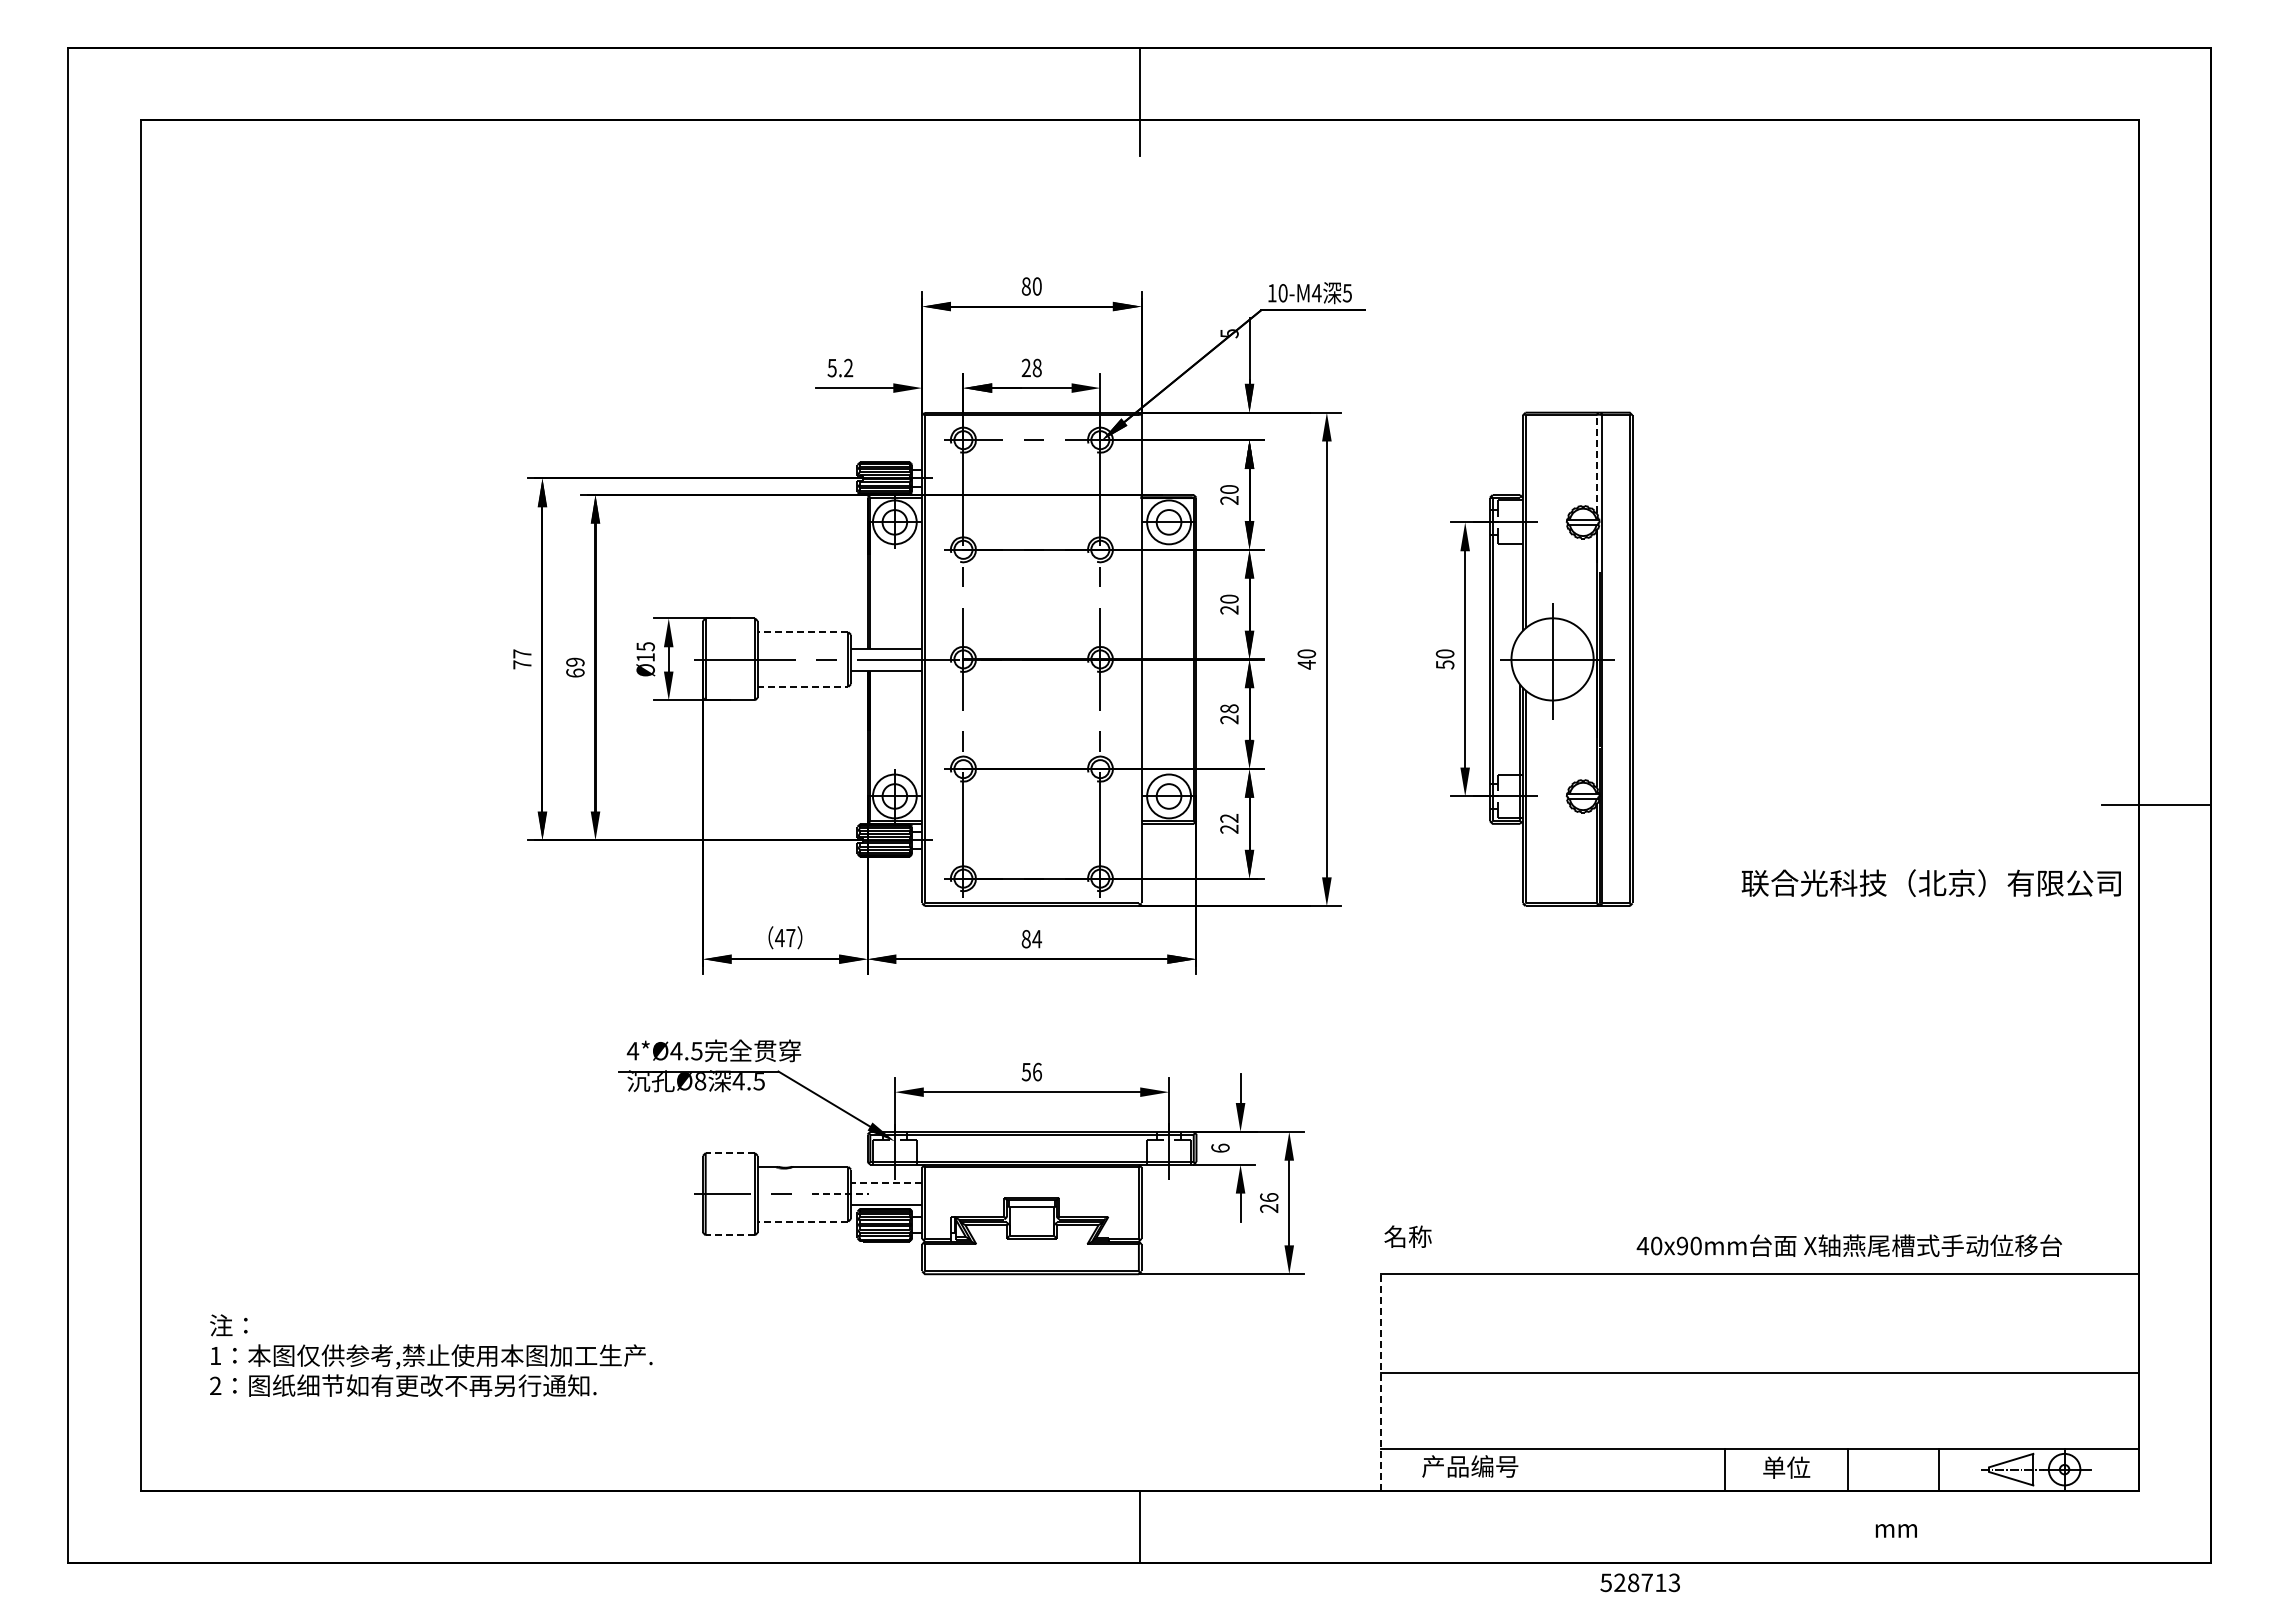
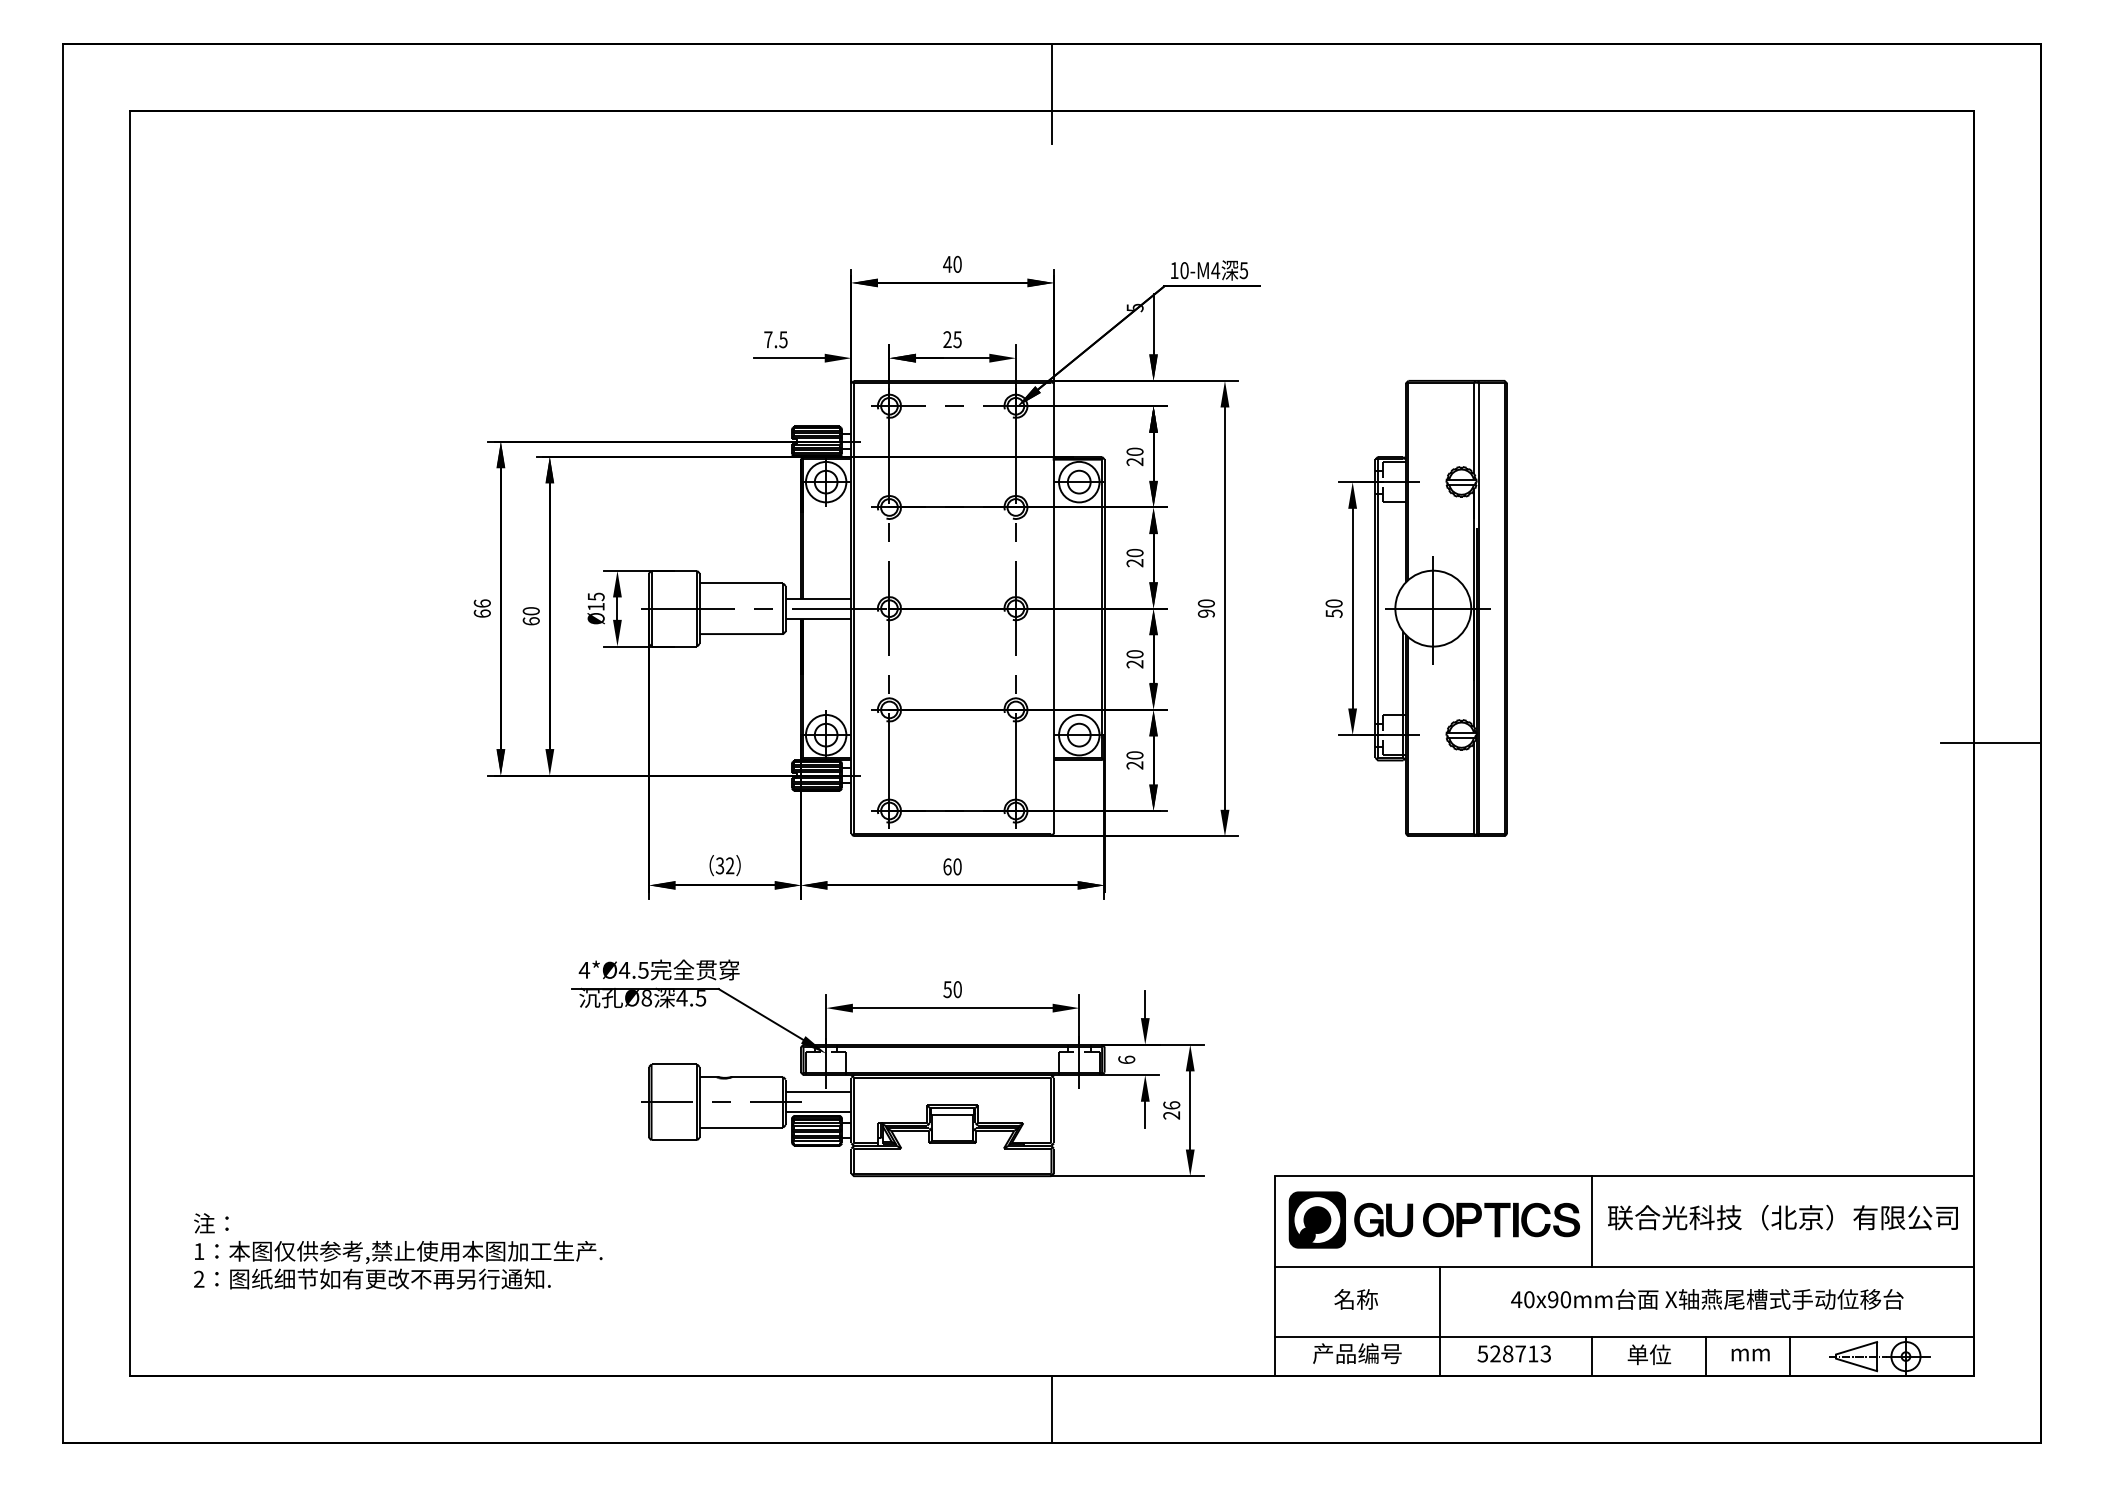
text: (1026, 286) -> (947, 264), 80 -> 40
text: (840, 367) -> (775, 339), 5.2 -> 7.5
text: (1036, 367) -> (956, 339), 28 -> 25
line: (1596, 464) -> (1473, 428), dashed -> solid
line: (802, 632) -> (740, 583), dashed -> solid
text: (522, 659) -> (482, 608), 77 -> 66
text: (575, 661) -> (531, 610), 69 -> 60
text: (1306, 664) -> (1206, 613), 40 -> 90
line: (805, 686) -> (743, 633), dashed -> solid
text: (1229, 708) -> (1135, 653), 28 -> 20
text: (1229, 817) -> (1135, 754), 22 -> 20
text: (1930, 882) -> (1782, 1217), moved
text: (785, 937) -> (725, 865), 47 -> 32
text: (1031, 938) -> (952, 866), 84 -> 60
text: (1037, 1071) -> (957, 989), 56 -> 50
line: (730, 1153) -> (674, 1064), dashed -> solid
line: (886, 1183) -> (818, 1092), dashed -> solid
line: (841, 1194) -> (776, 1102), dashed -> solid
line: (802, 1221) -> (740, 1127), dashed -> solid
line: (730, 1235) -> (674, 1140), dashed -> solid
text: (1407, 1236) -> (1355, 1299), moved
text: (1848, 1245) -> (1706, 1299), moved
part: (1553, 1321) -> (1434, 1219), added
line: (1724, 1323) -> (1592, 1221), added
line: (1381, 1382) -> (1275, 1276), dashed -> solid
line: (1559, 1431) -> (1439, 1321), added
text: (1895, 1530) -> (1749, 1354), moved
text: (1639, 1582) -> (1513, 1353), moved

